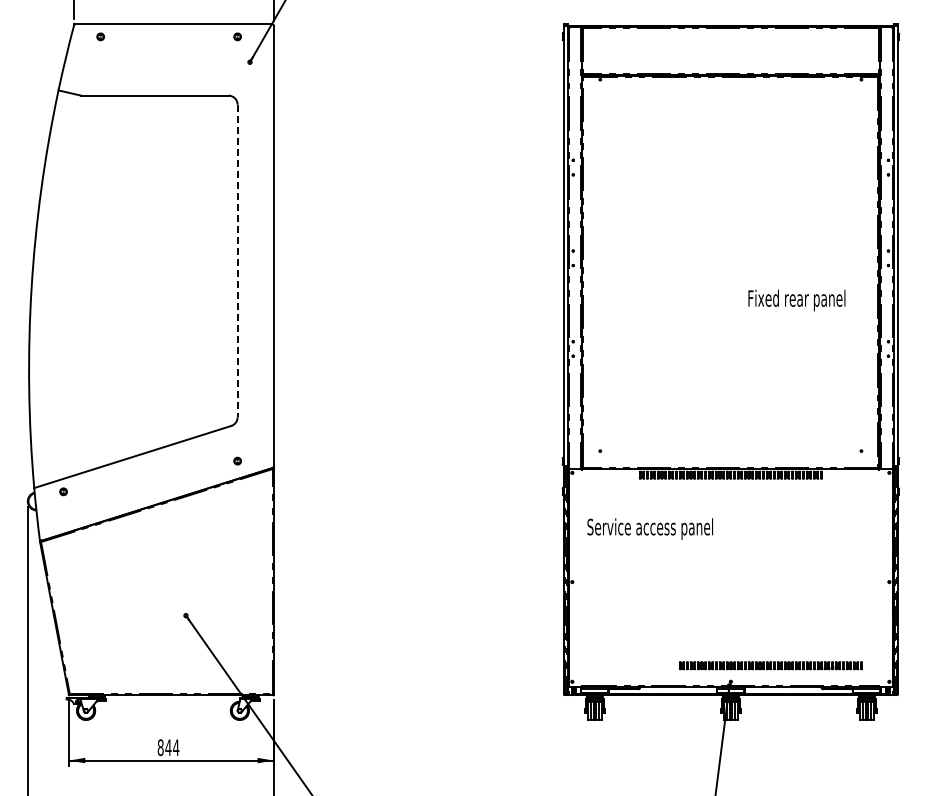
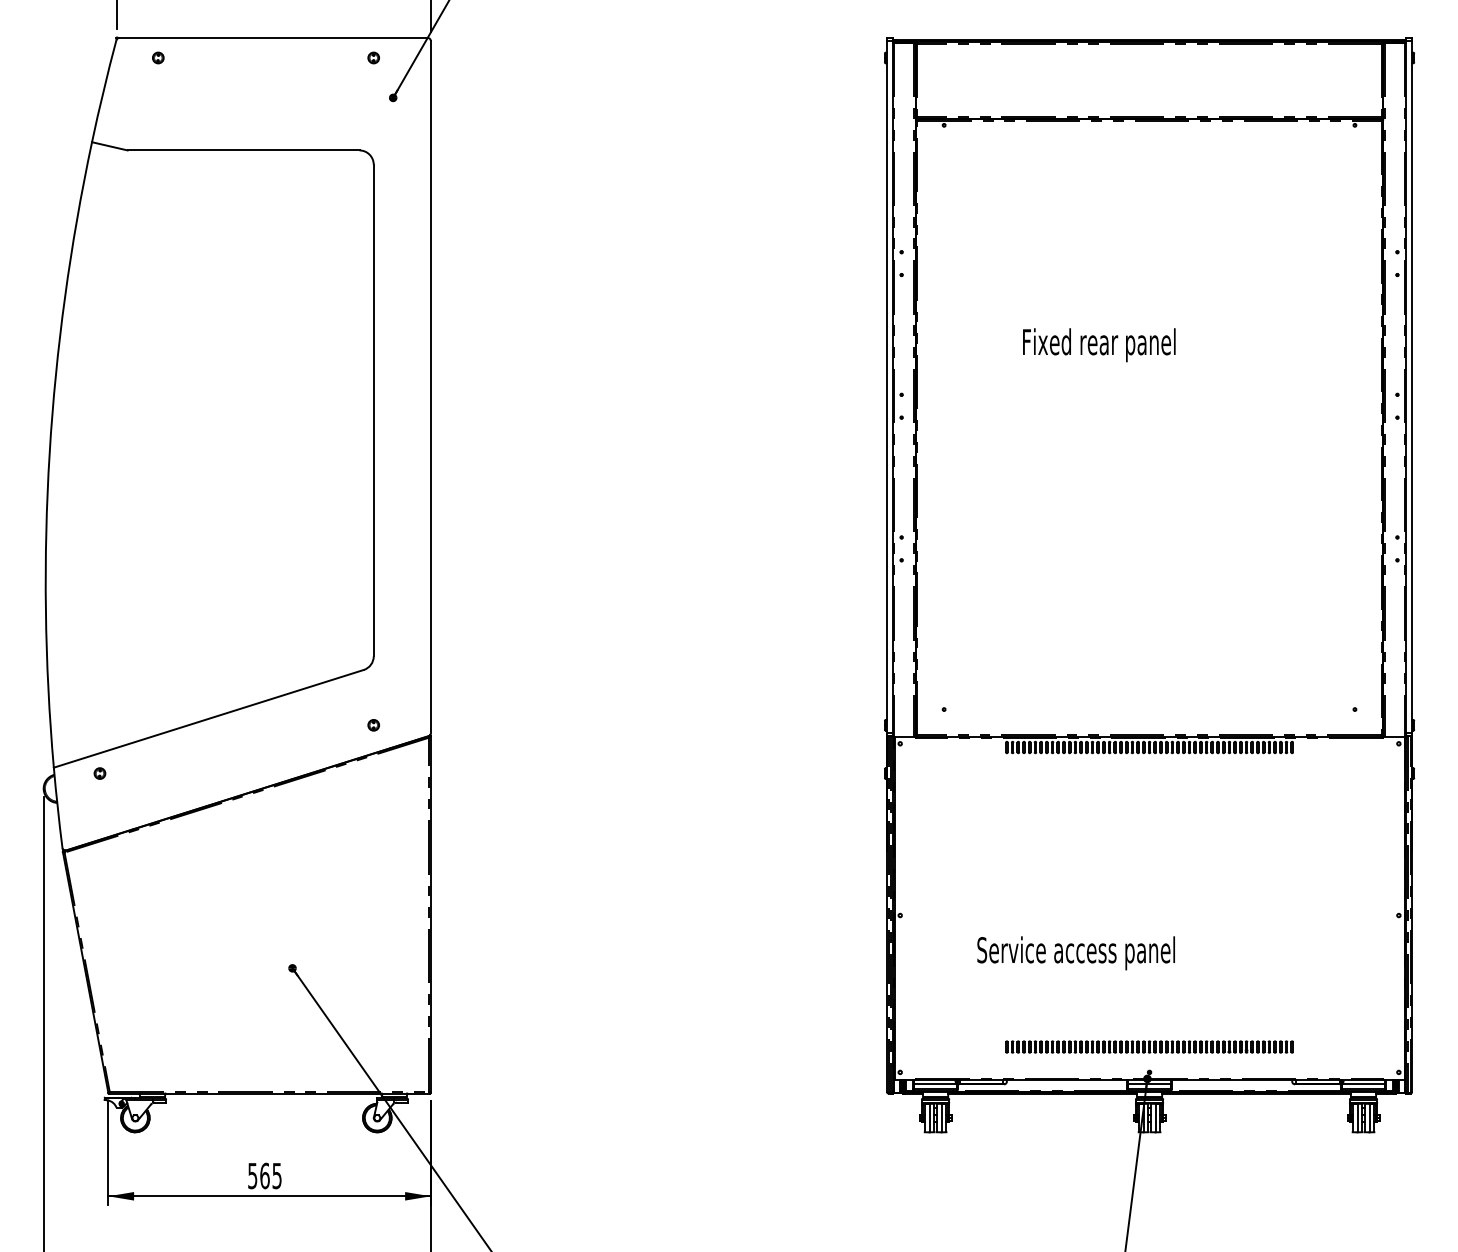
line: (237, 261) -> (373, 411), dashed -> solid
text: (796, 300) -> (1098, 345), moved
text: (649, 528) -> (1075, 952), moved
part: (770, 665) -> (1148, 1046), moved
text: (168, 747) -> (264, 1175), 844 -> 565

